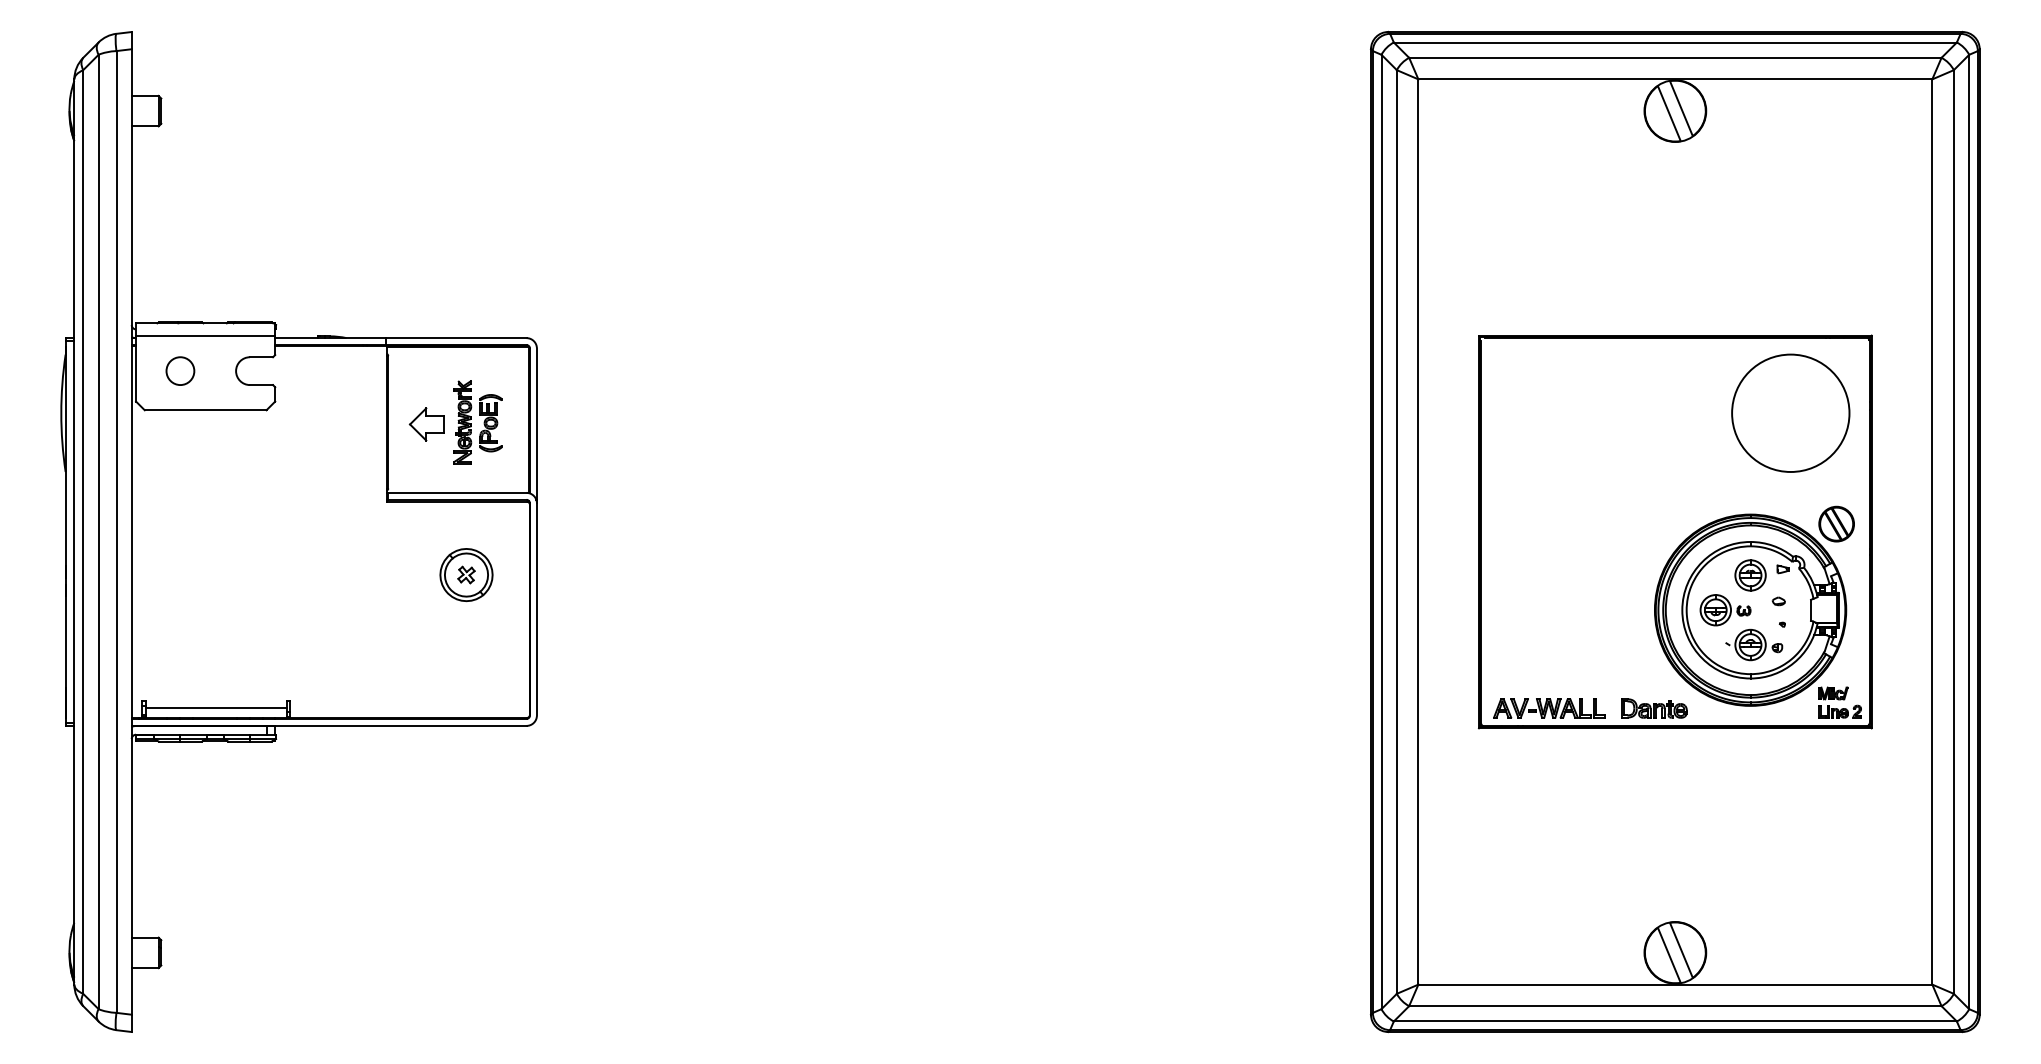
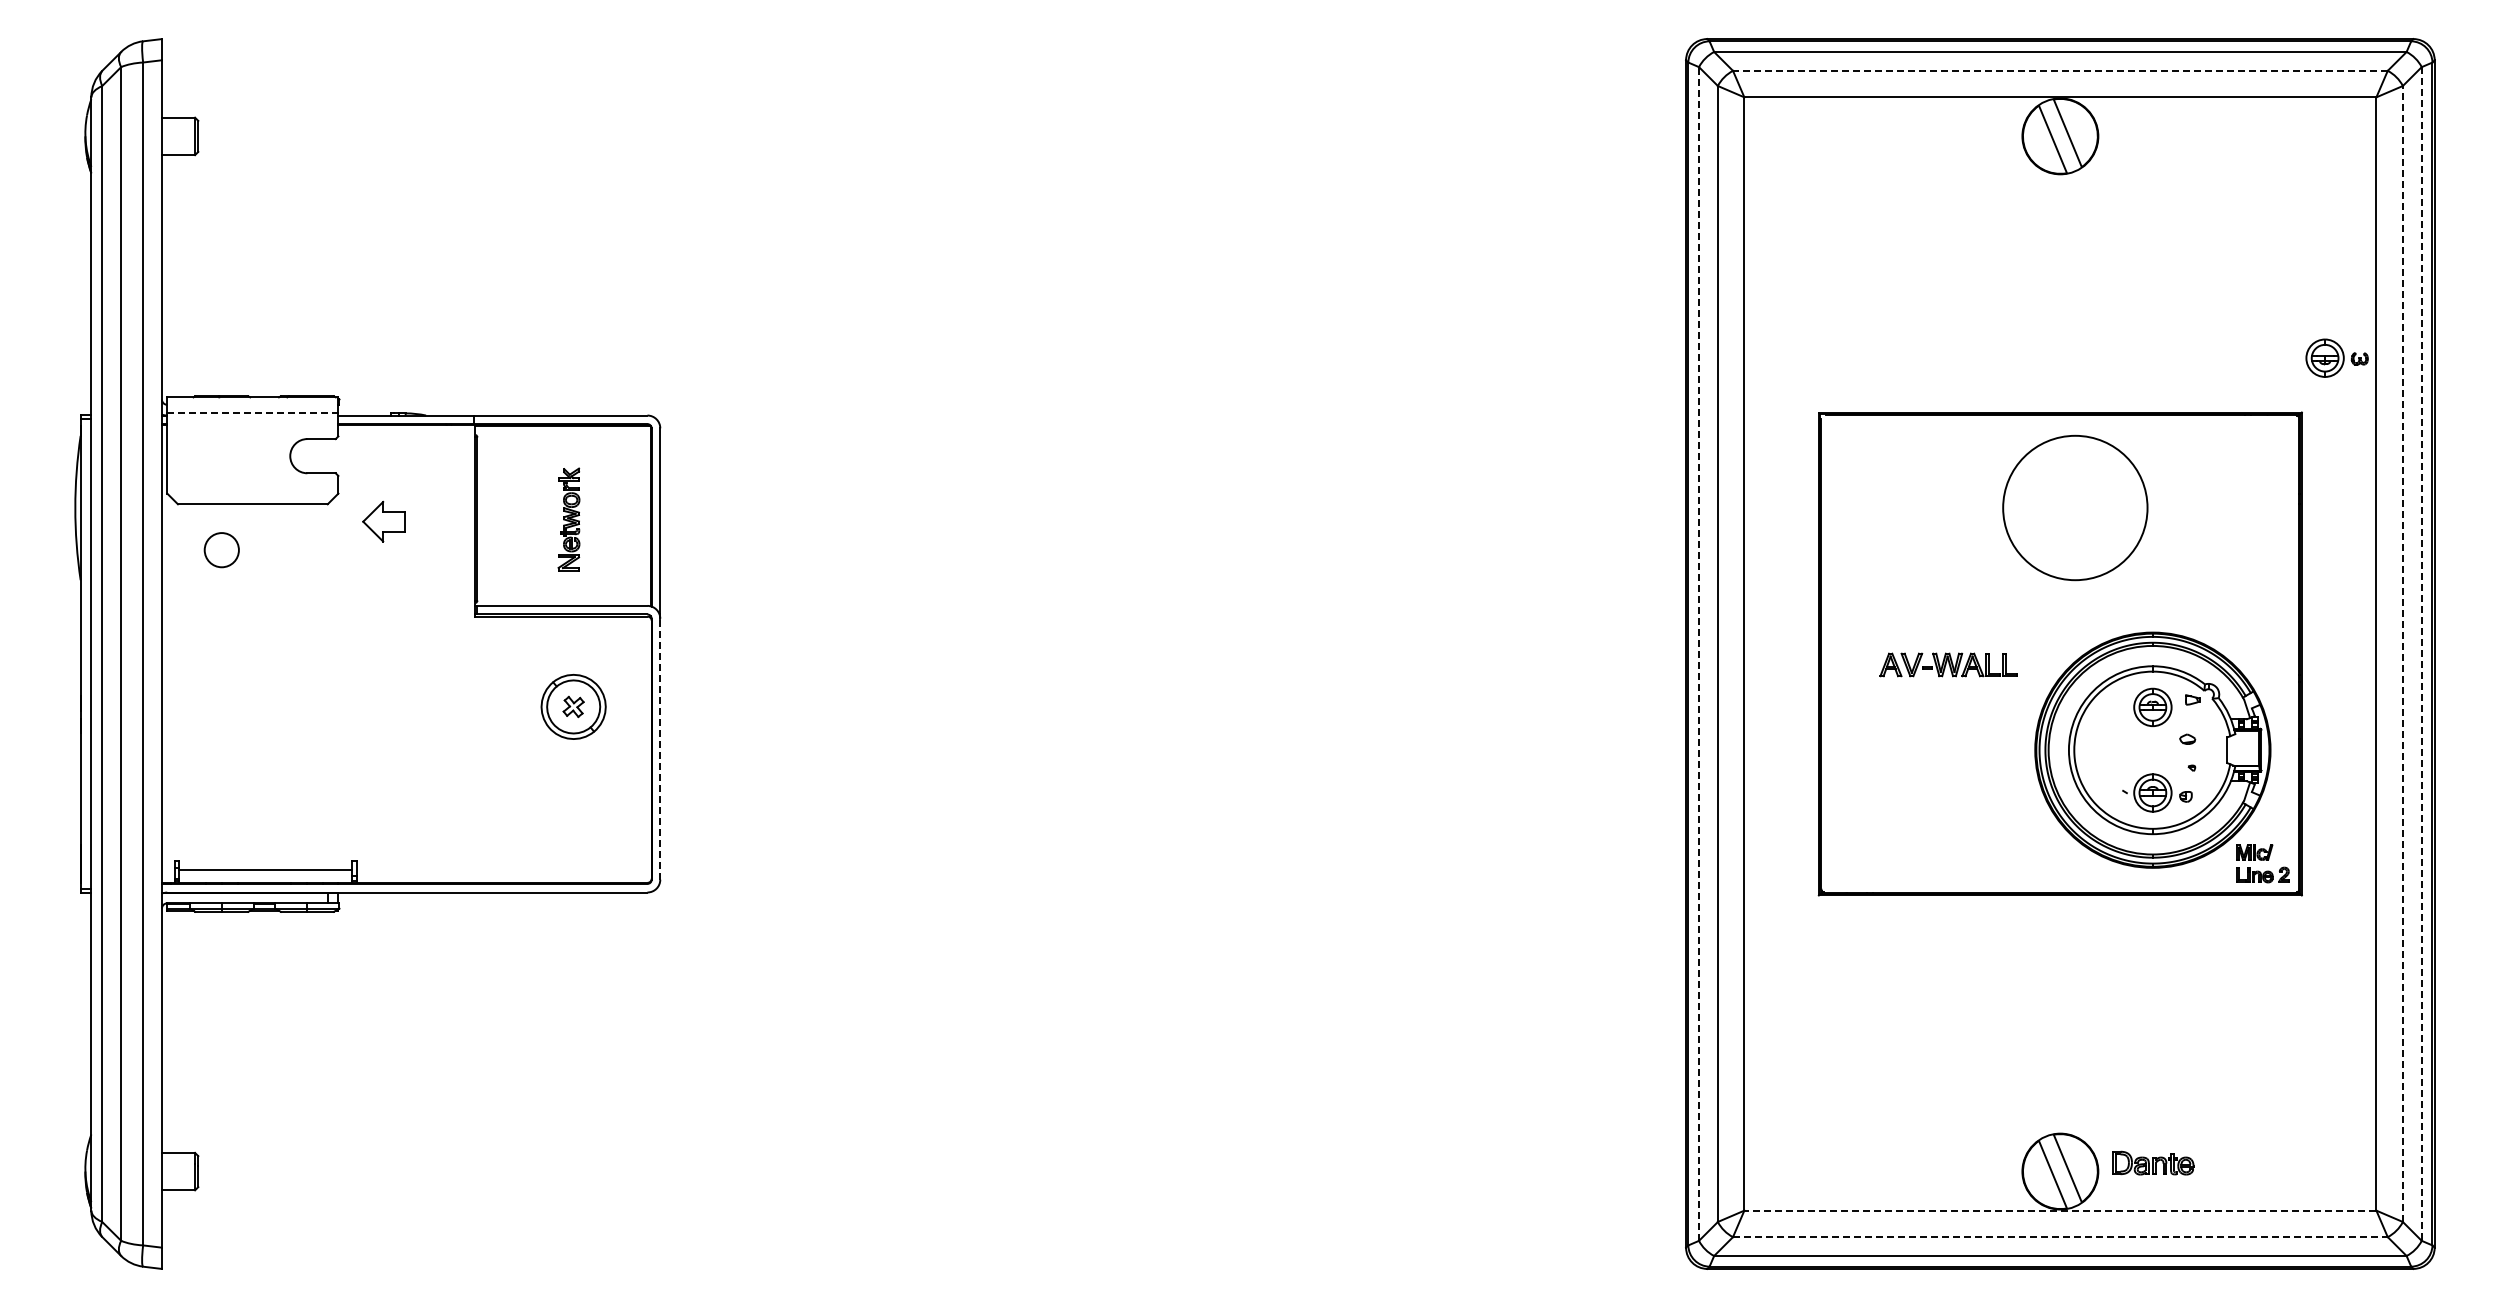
line: (1674, 57) -> (2059, 70), solid -> dashed
line: (205, 336) -> (252, 413), solid -> dashed
circle: (180, 371) -> (221, 550), moved
circle: (1790, 412) -> (2075, 507), moved
part: (490, 422) -> (603, 519), removed
part: (426, 424) -> (383, 521), moved
part: (1836, 524) -> (2258, 644), removed
line: (1381, 532) -> (1699, 654), solid -> dashed
line: (1953, 532) -> (2402, 654), solid -> dashed
line: (1968, 532) -> (2421, 654), solid -> dashed
line: (537, 608) -> (660, 748), solid -> dashed
part: (1725, 609) -> (2336, 357), moved
part: (1549, 708) -> (1948, 664), moved
part: (1654, 708) -> (2153, 1162), moved
line: (1674, 984) -> (2059, 1210), solid -> dashed
line: (1675, 1006) -> (2060, 1237), solid -> dashed

